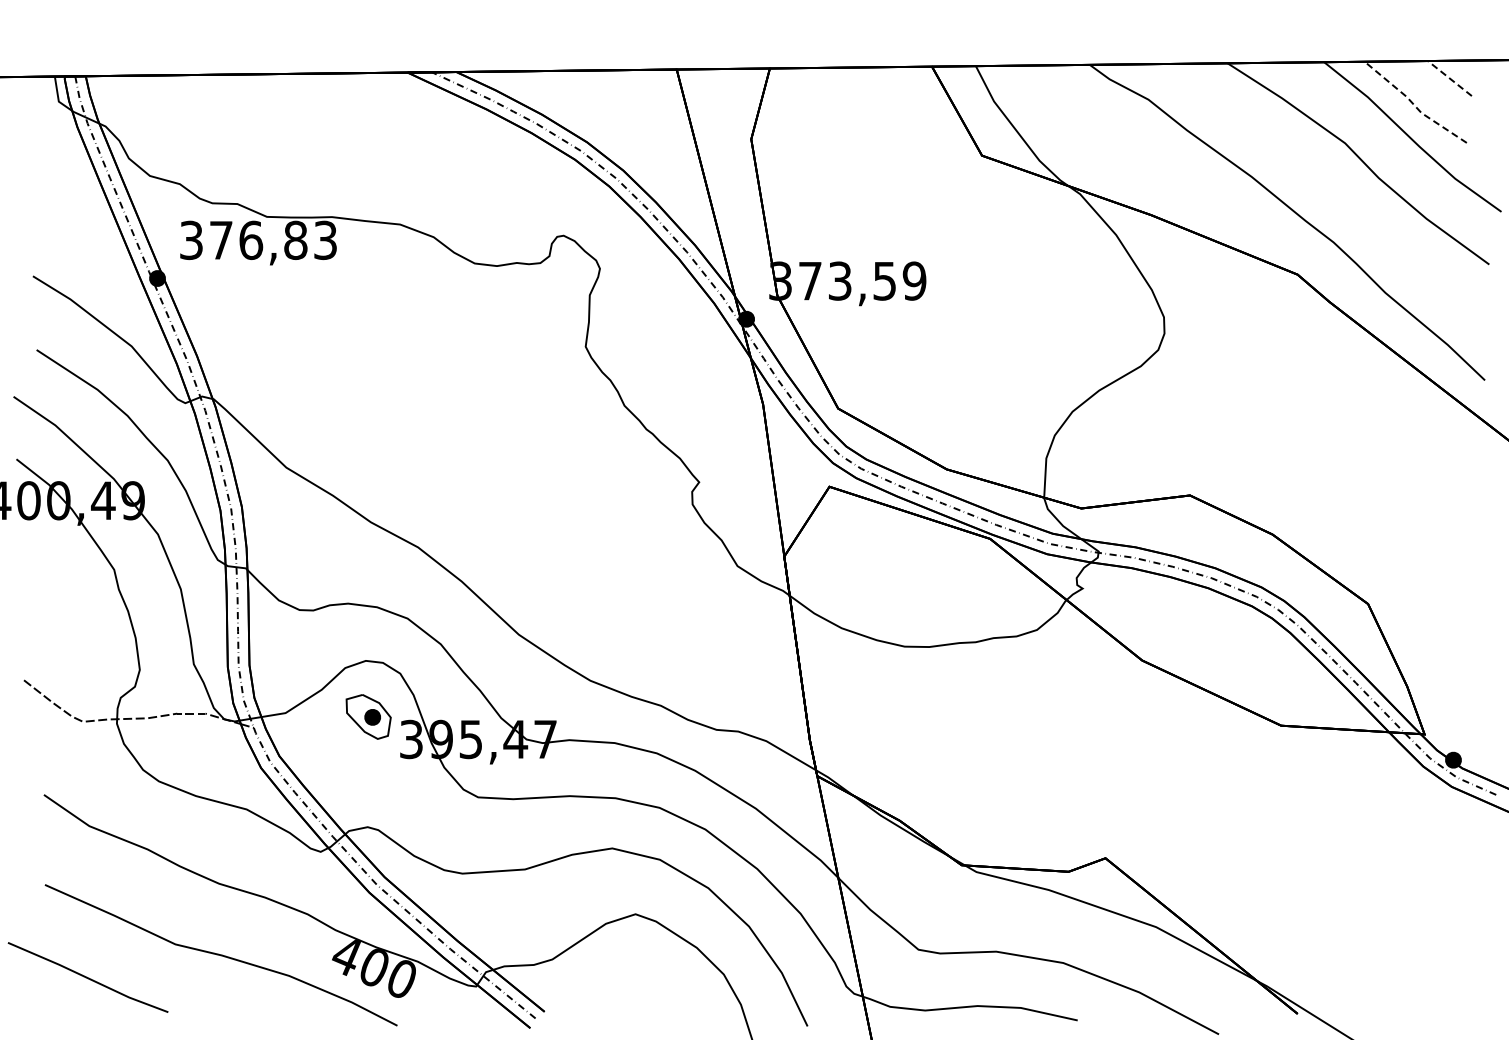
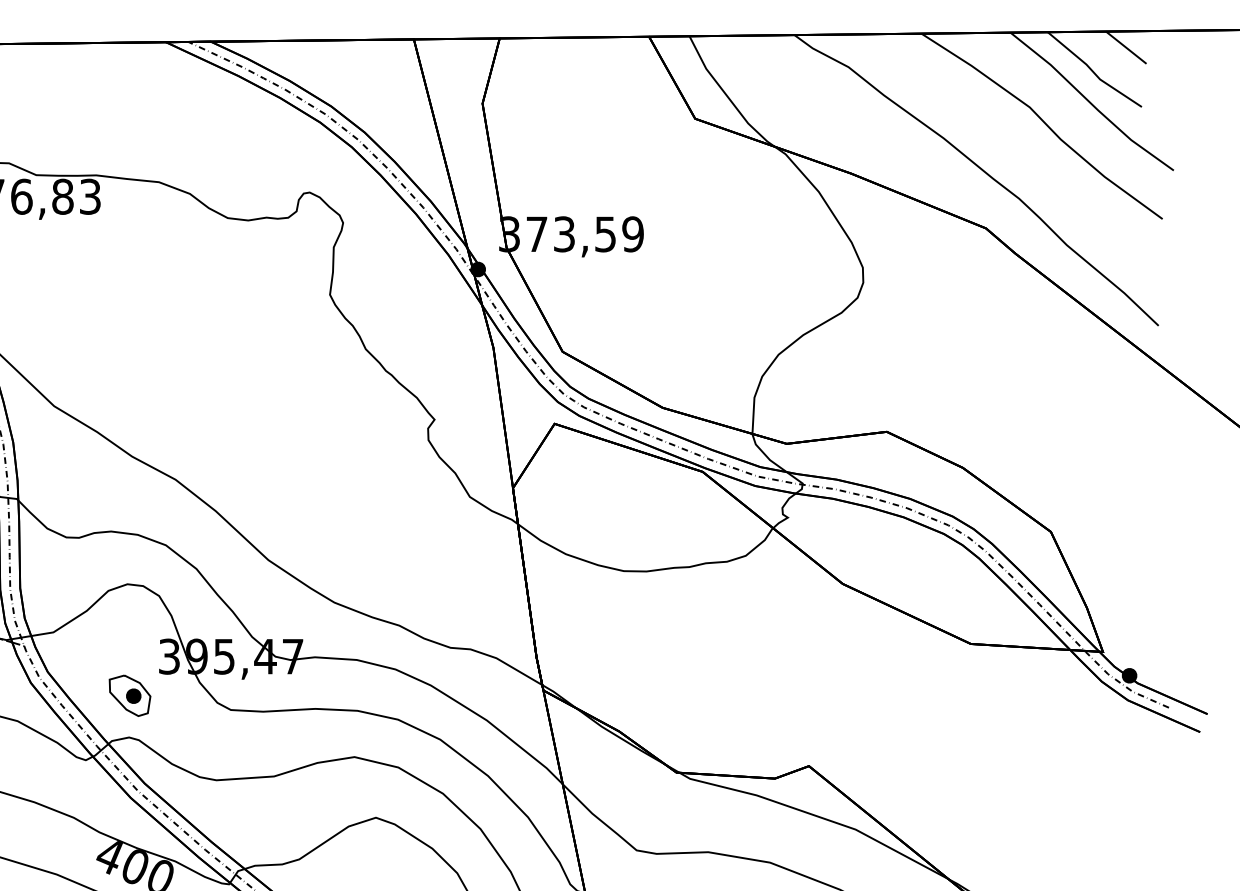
line: (1449, 78) -> (1125, 47), dashed -> solid
line: (1413, 104) -> (1092, 71), dashed -> solid
part: (368, 716) -> (129, 695), moved

